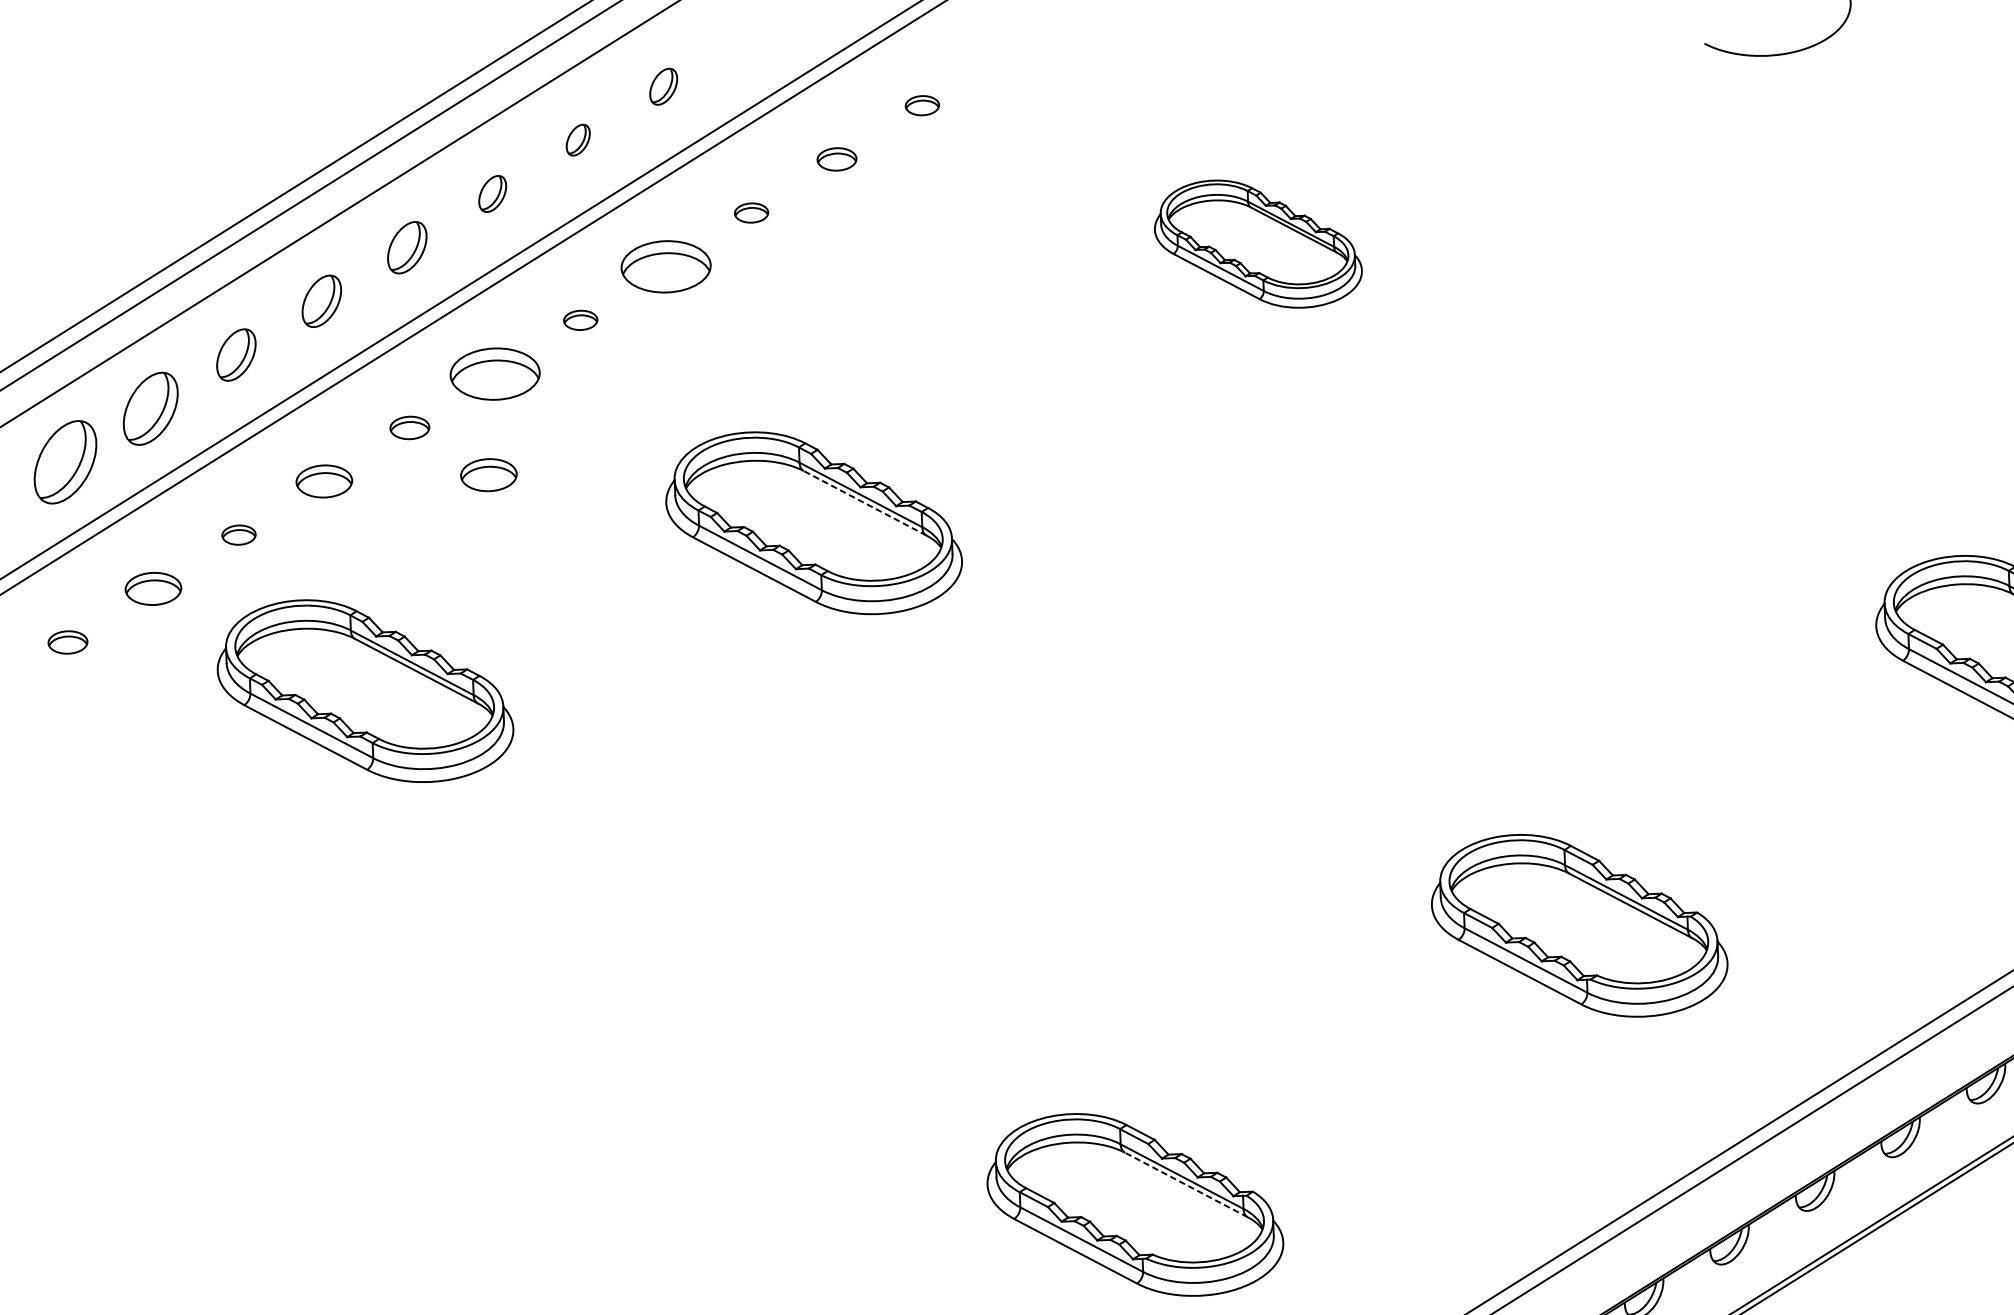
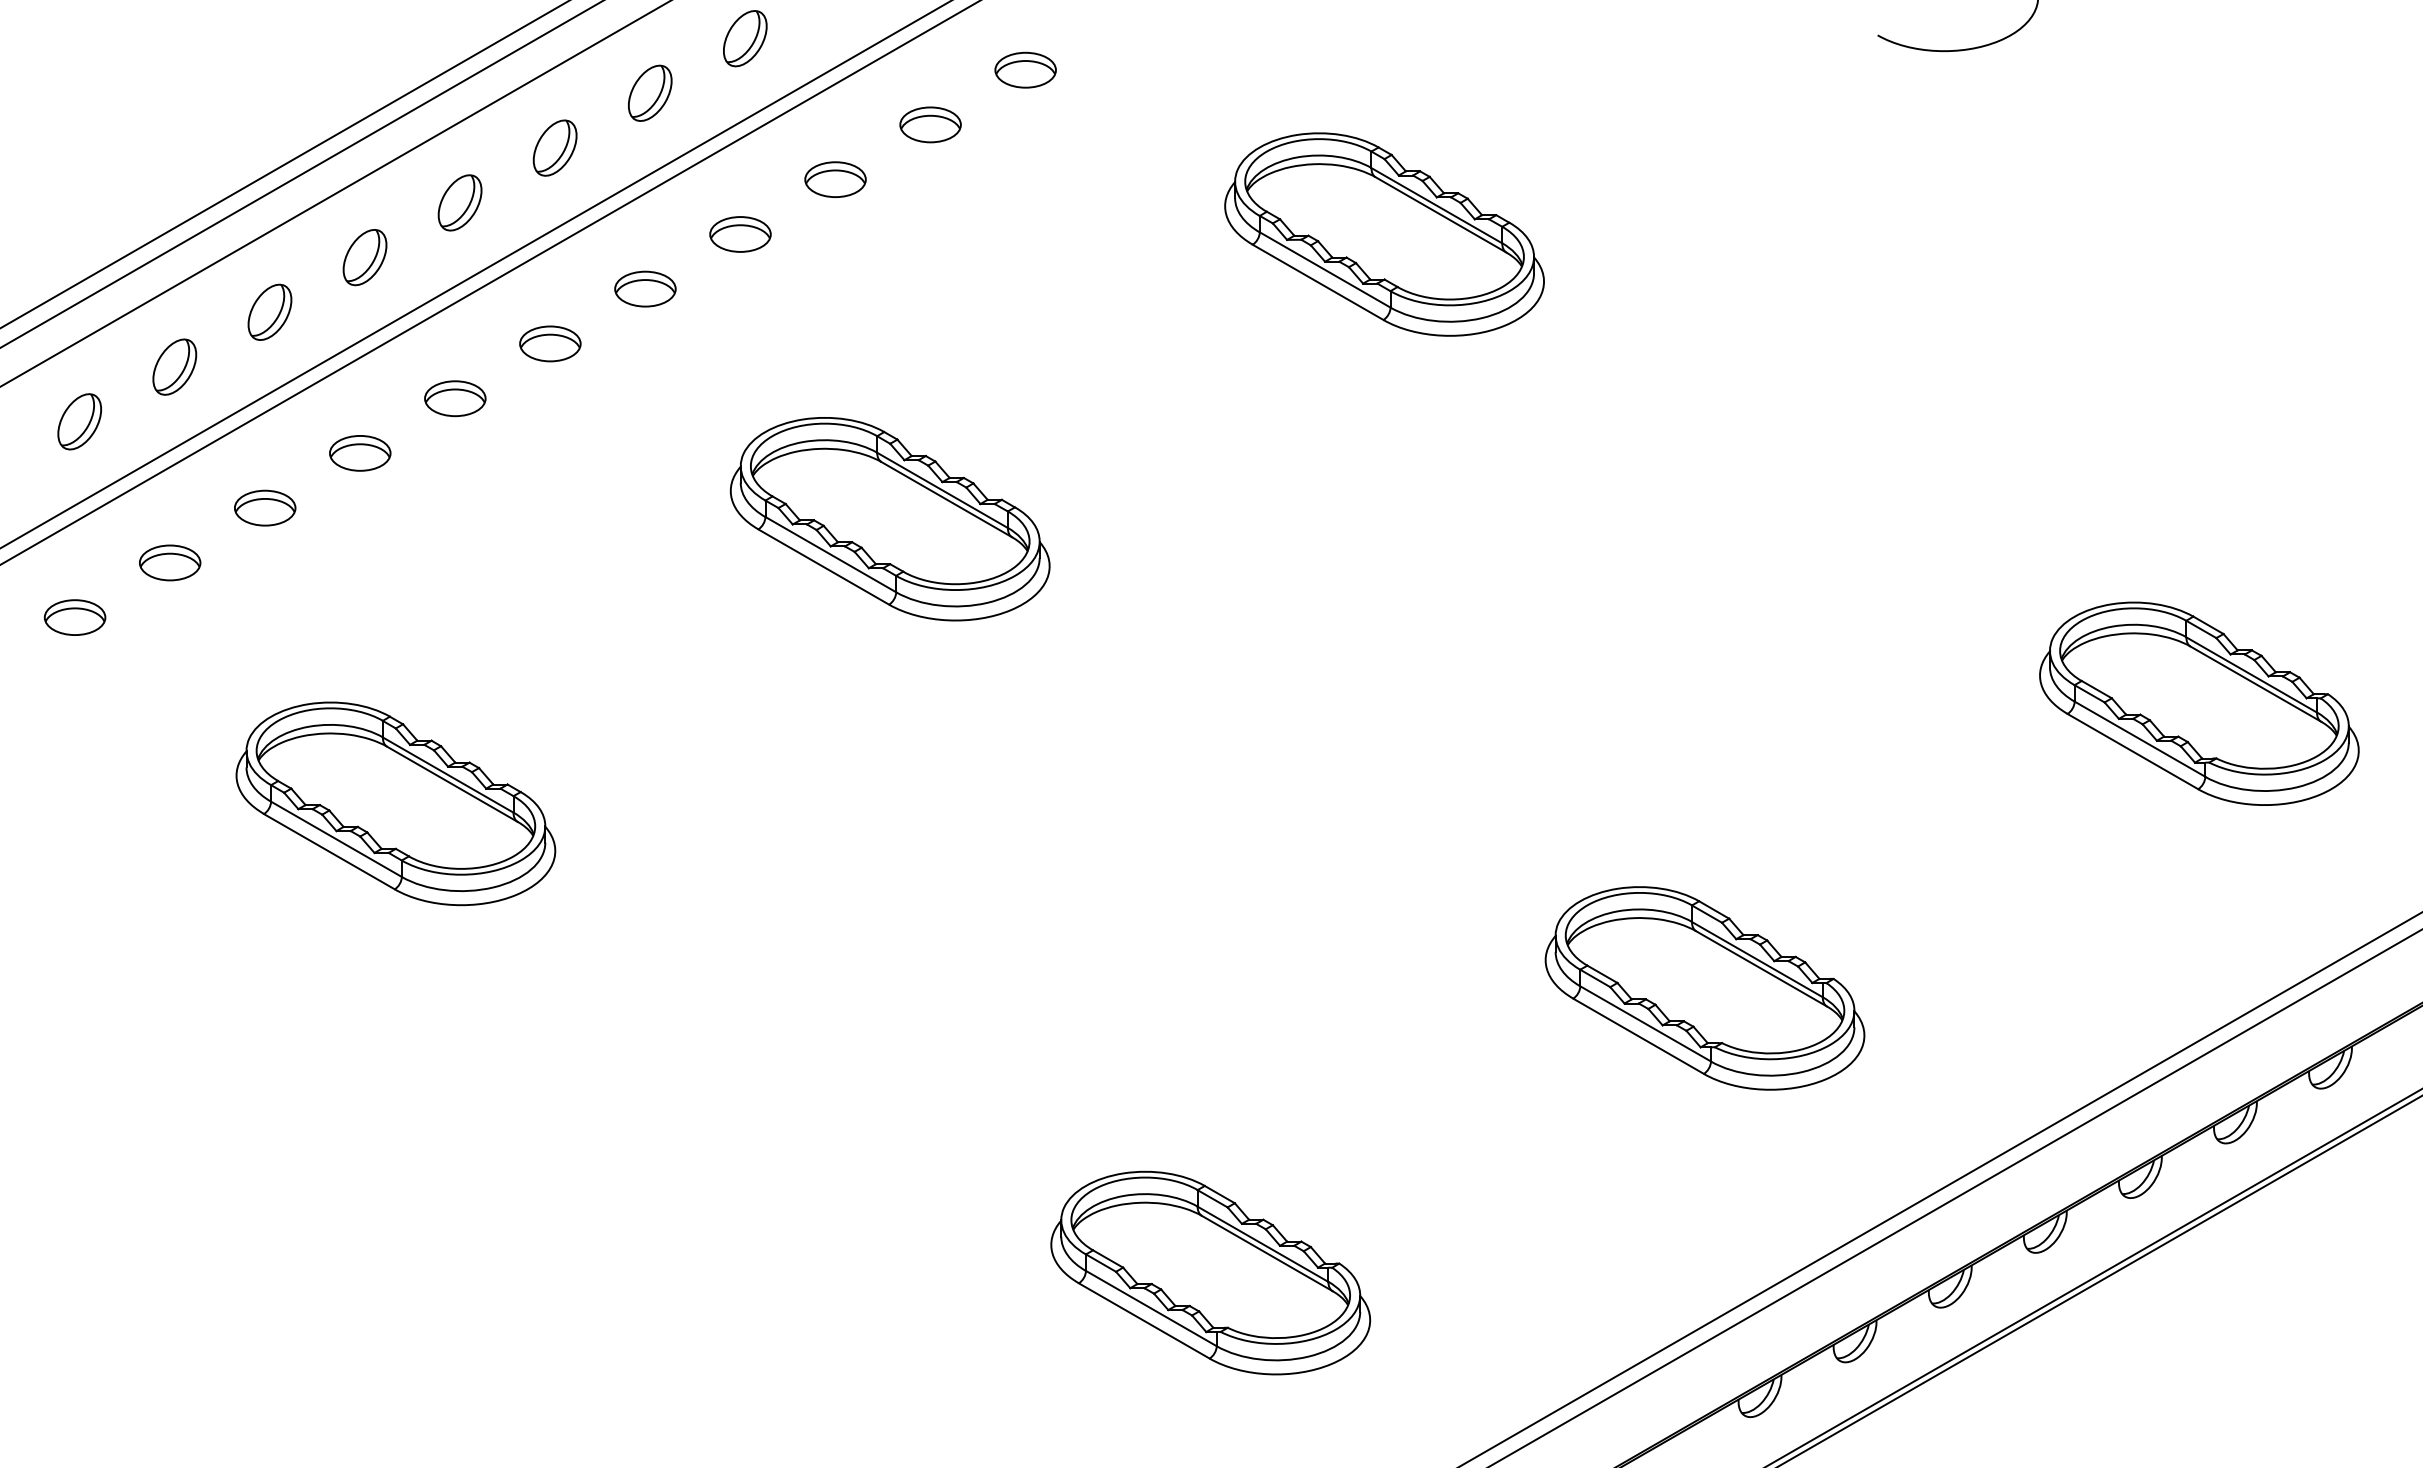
part: (663, 86) -> (745, 38), size x1.43
part: (922, 105) -> (1025, 69), size x1.67
part: (578, 139) -> (650, 92), size x1.67
part: (836, 159) -> (930, 124), size x1.43
part: (492, 193) -> (554, 147), size x1.43
part: (751, 212) -> (835, 179), size x1.67
part: (1258, 244) -> (1384, 234), size x1.43
part: (666, 266) -> (740, 234), size x0.62
part: (580, 319) -> (645, 288), size x1.67
part: (495, 373) -> (550, 343), size x0.62
part: (150, 408) -> (174, 366), size x0.71
part: (409, 427) -> (455, 398), size x1.43
part: (65, 462) -> (79, 421), size x0.62
part: (489, 475) -> (539, 453), removed
line: (864, 503) -> (946, 499), dashed -> solid
part: (239, 534) -> (265, 507), size x1.67
part: (67, 642) -> (74, 617), size x1.43
part: (364, 690) -> (395, 803), moved
line: (1185, 1184) -> (1266, 1253), dashed -> solid

